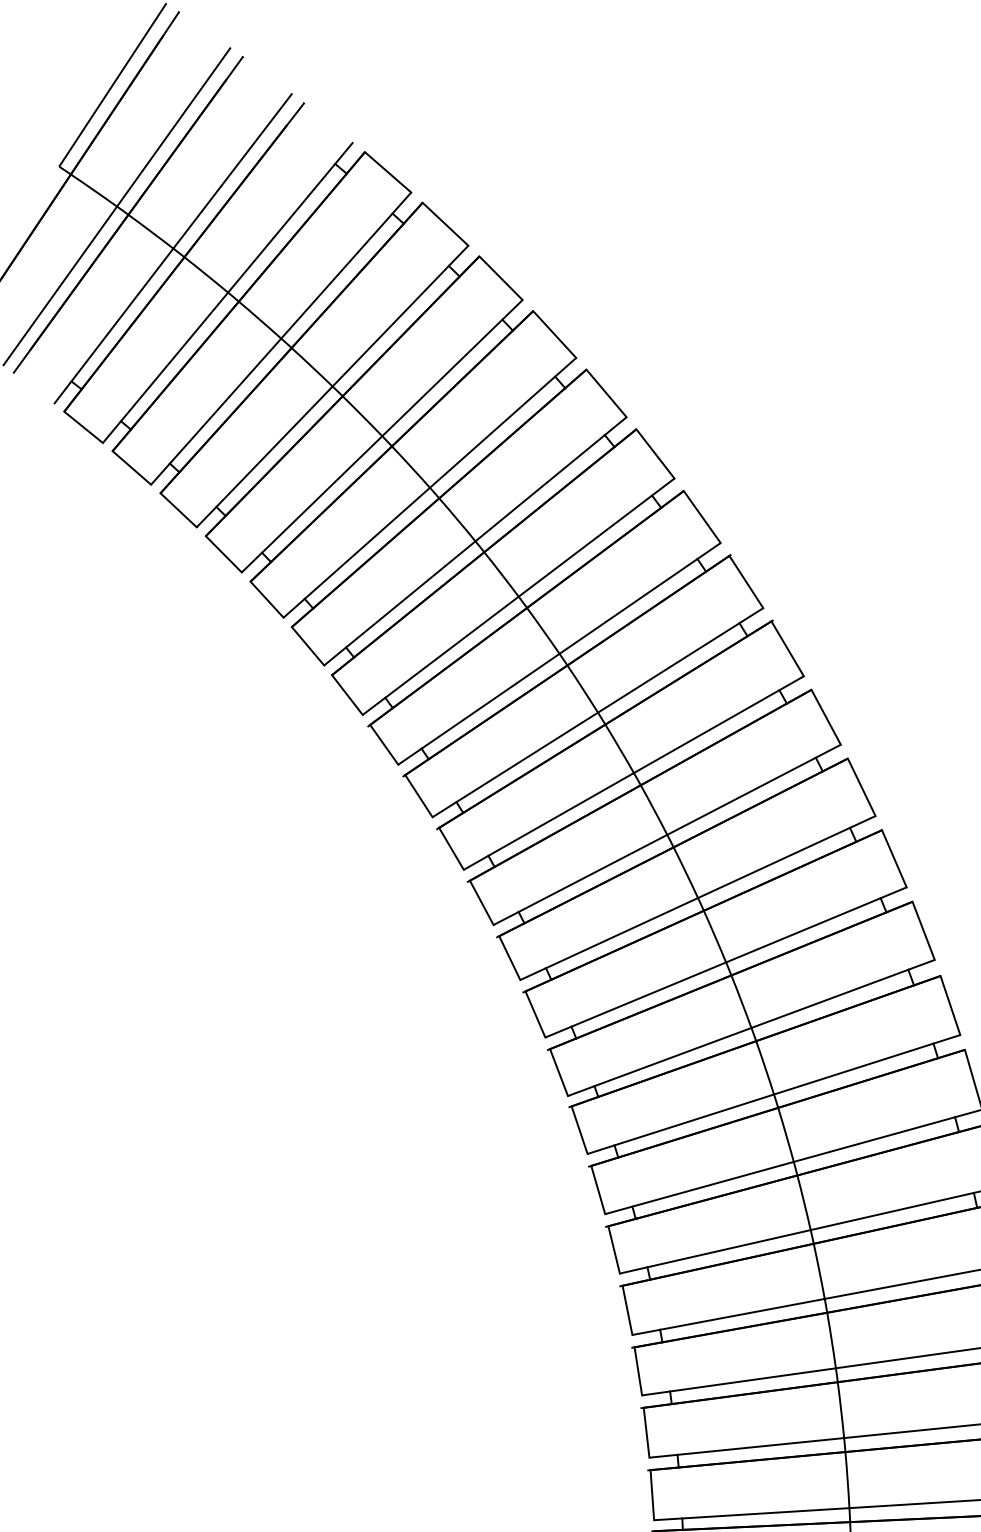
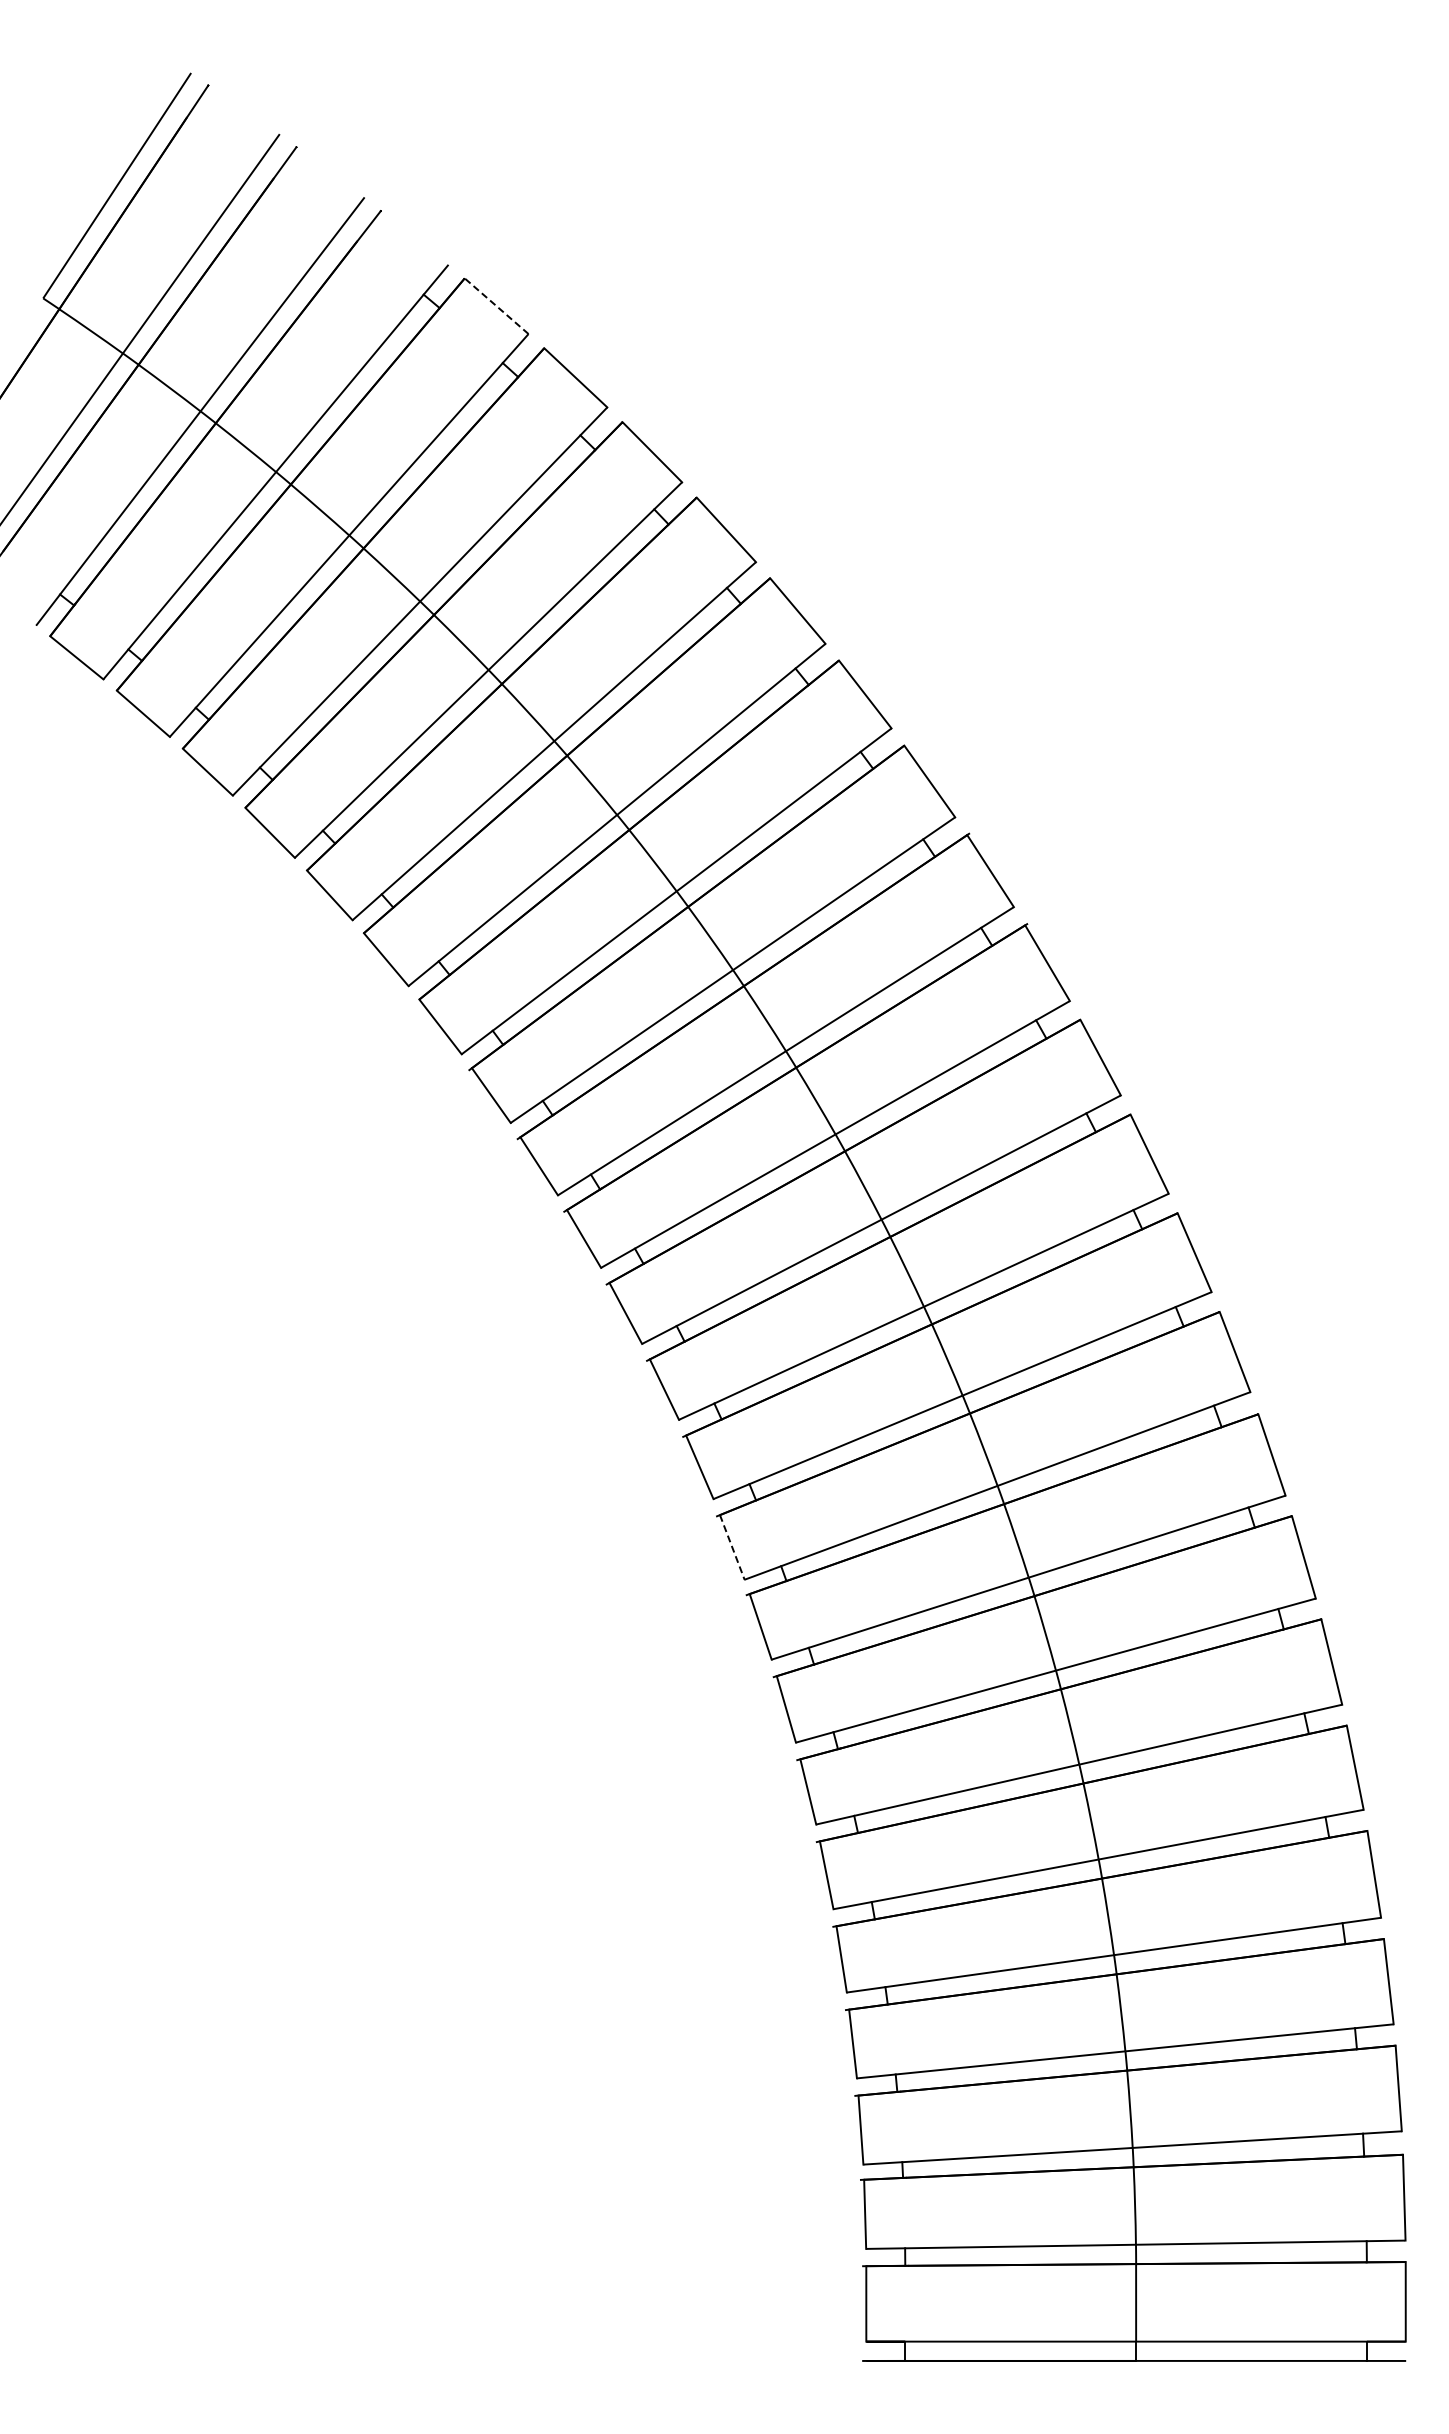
line: (387, 171) -> (496, 305), solid -> dashed
line: (559, 1072) -> (732, 1547), solid -> dashed

